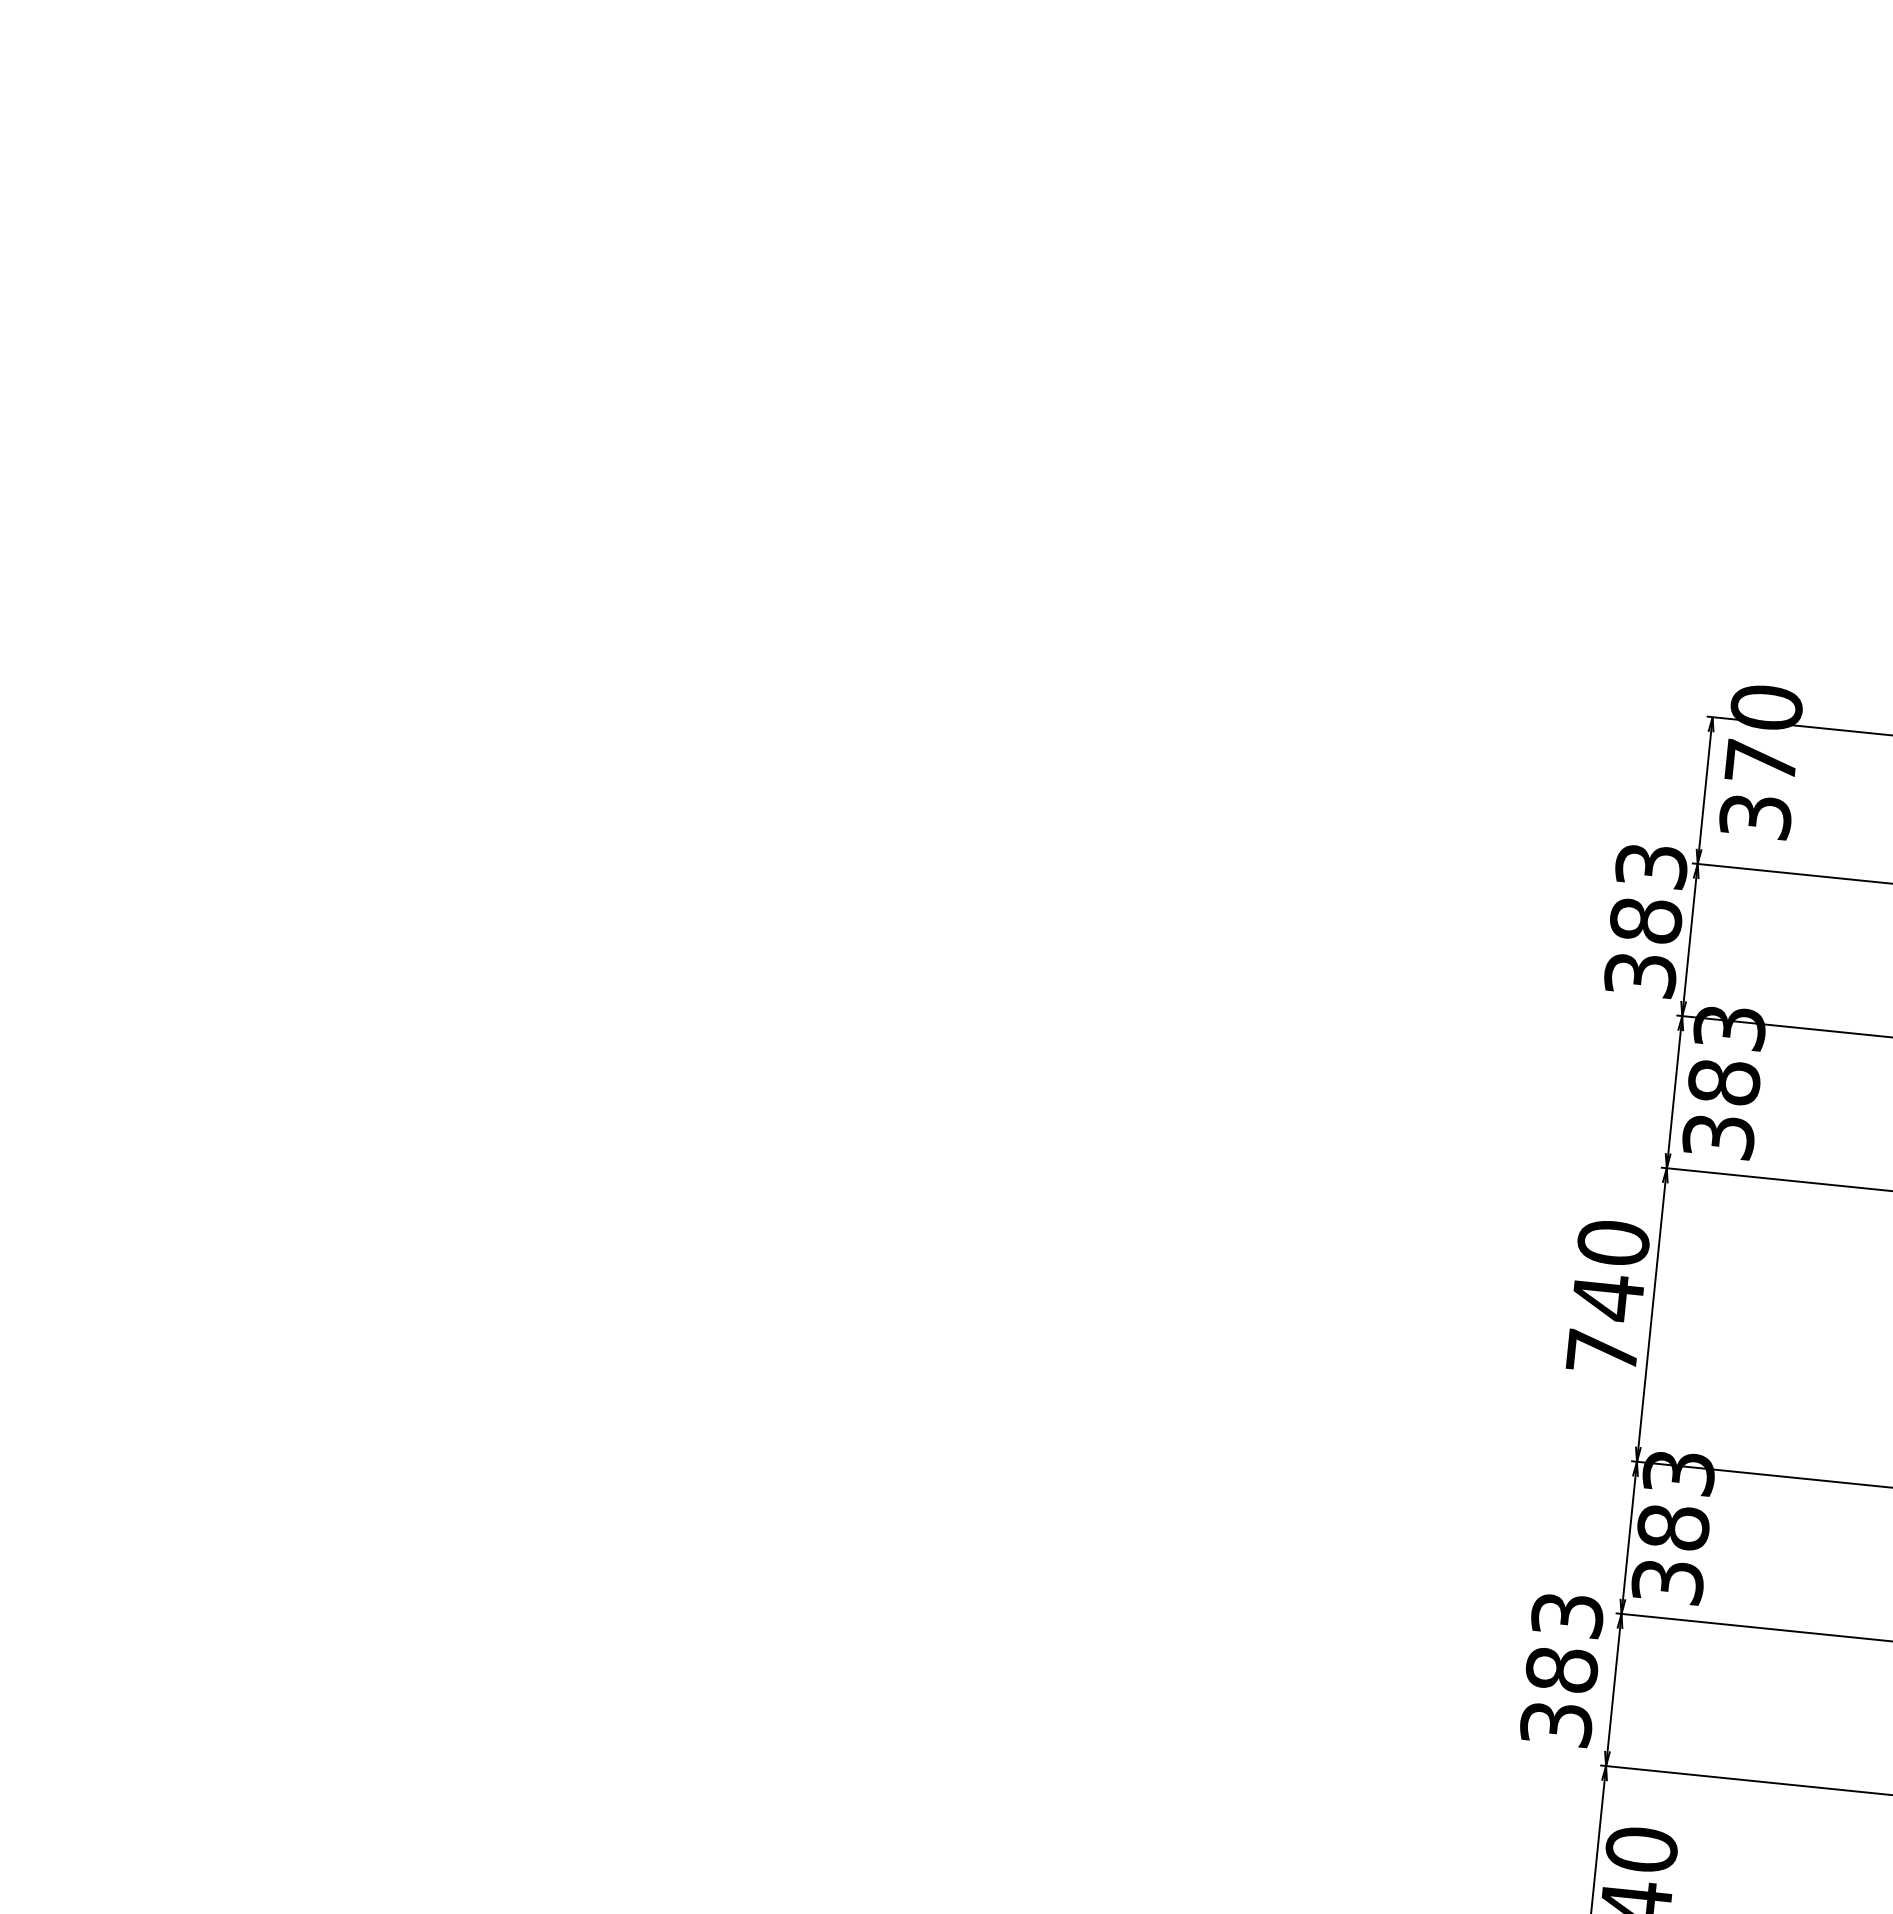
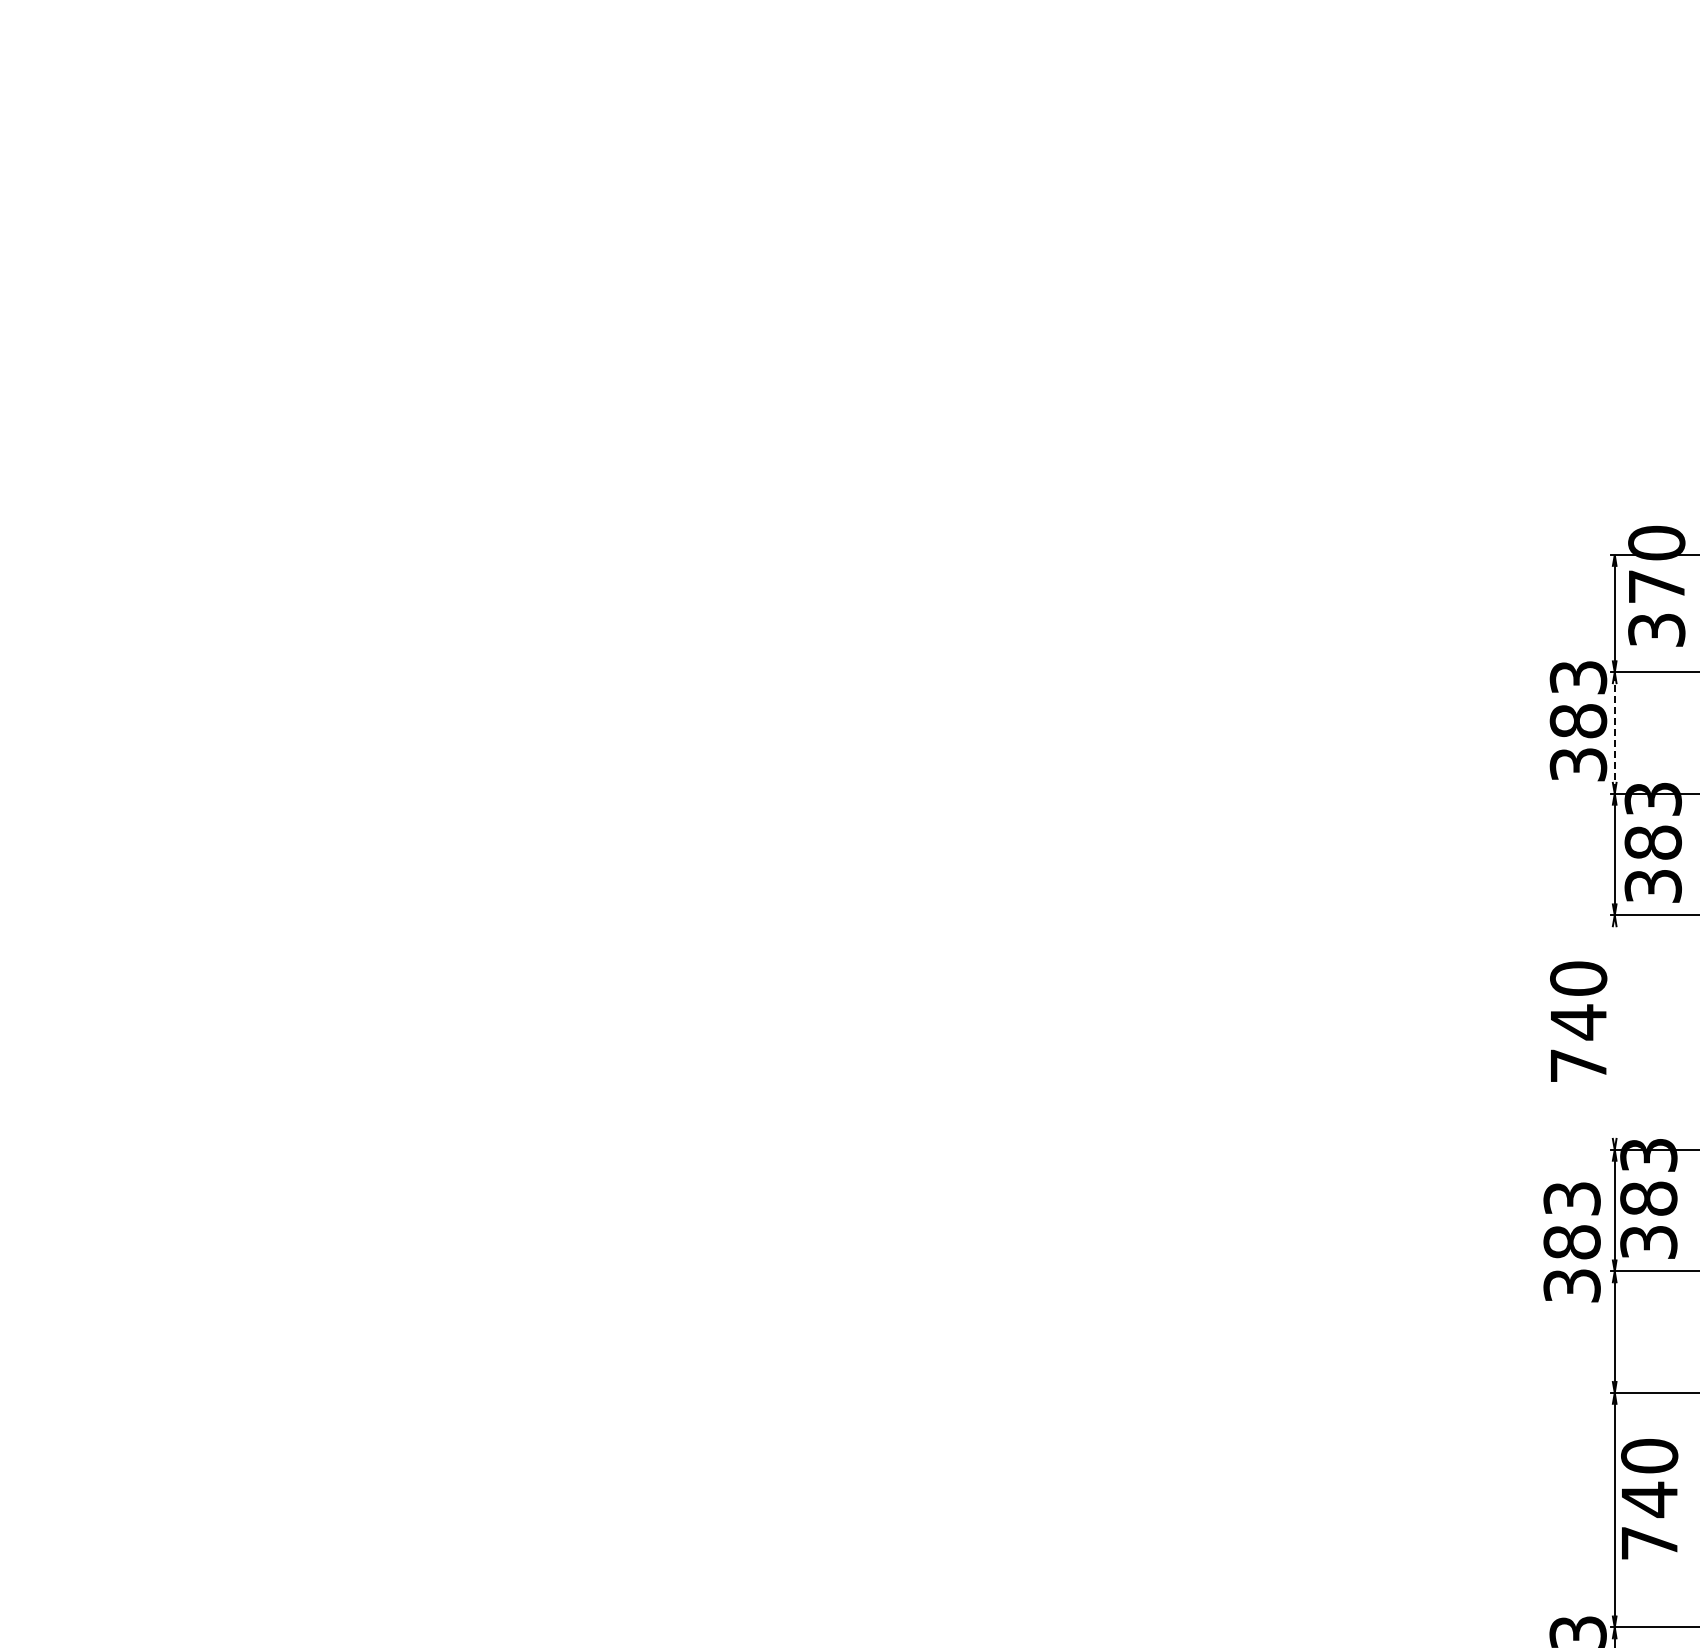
line: (1689, 940) -> (1614, 733), solid -> dashed
line: (1651, 1314) -> (1614, 1032), removed
text: (1561, 1669) -> (1571, 1242), moved

